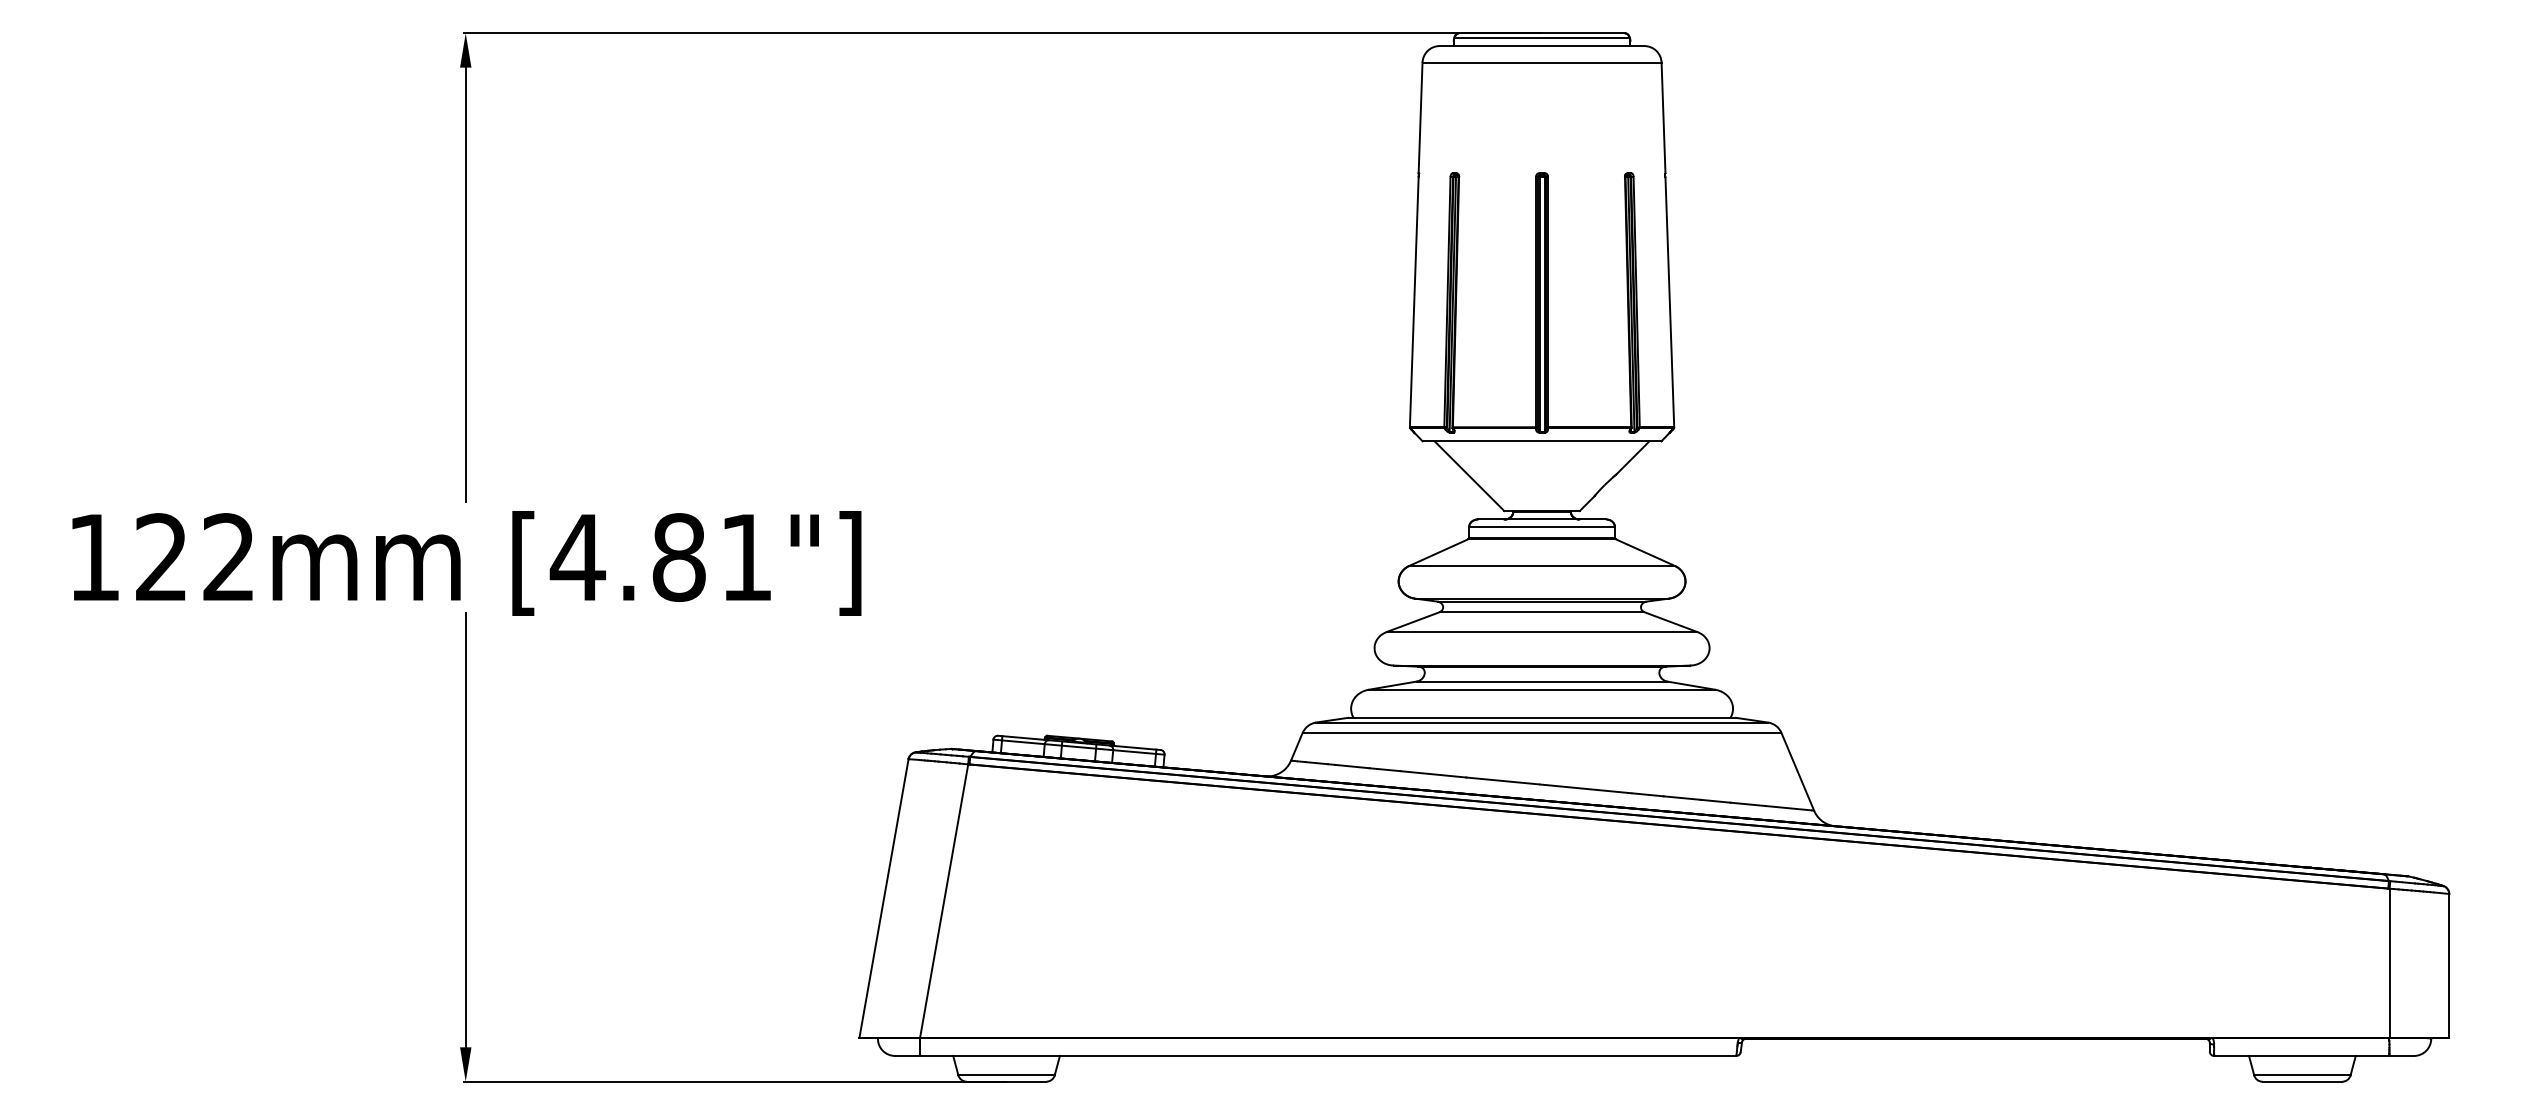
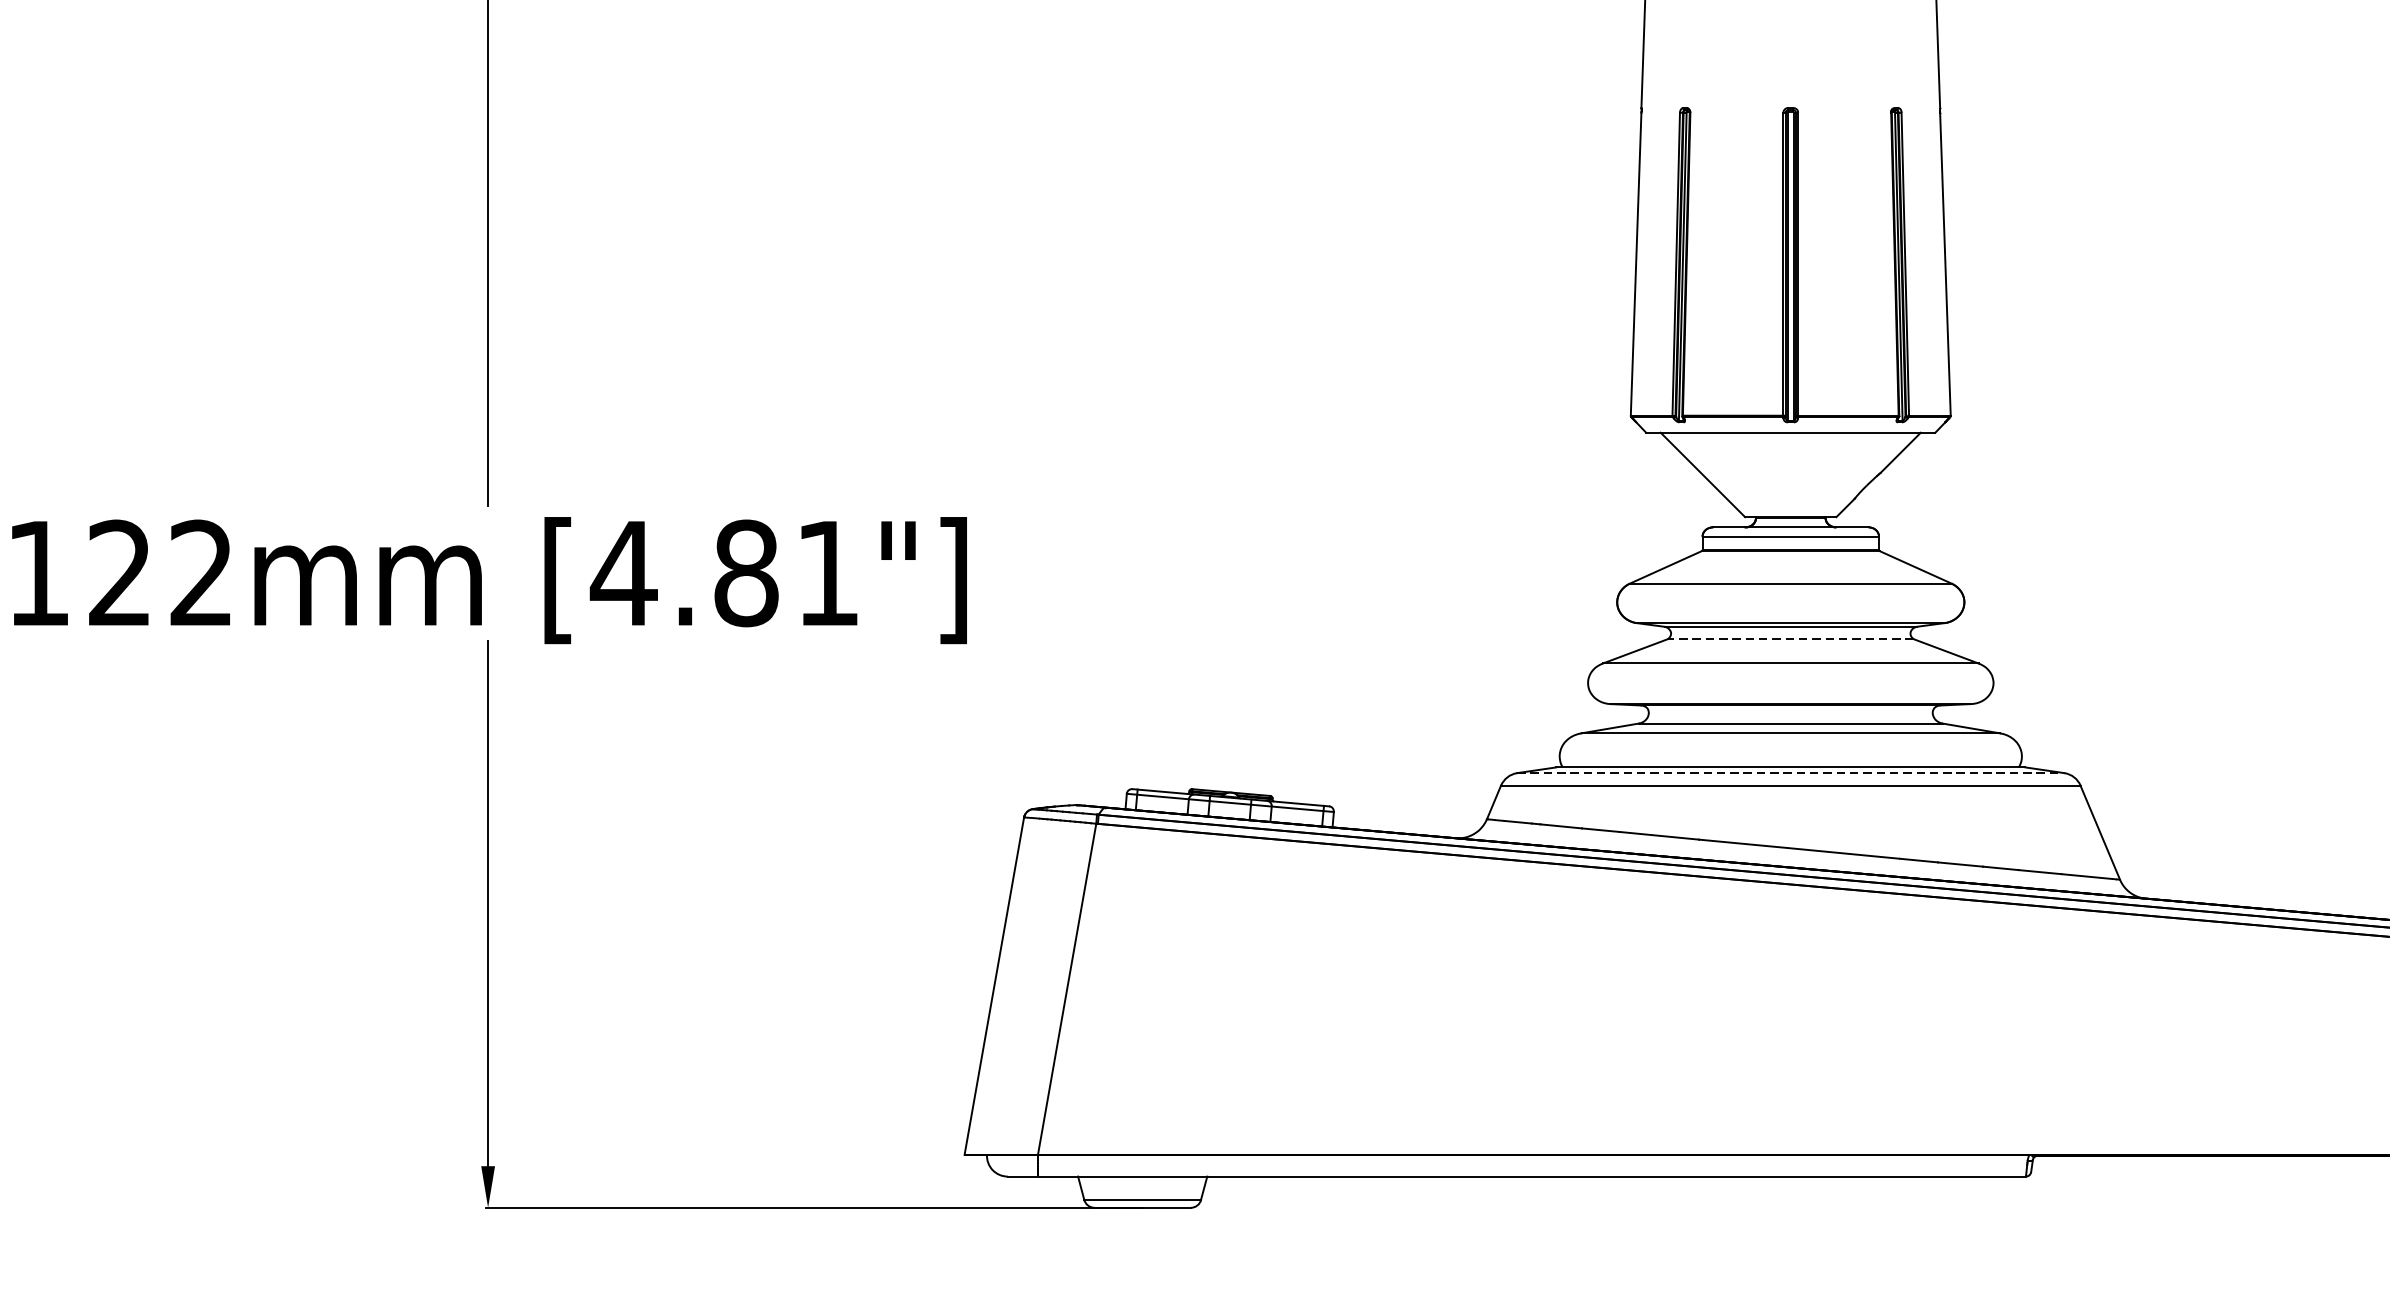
line: (1542, 611) -> (1791, 638), solid -> dashed
line: (1542, 722) -> (1791, 773), solid -> dashed

